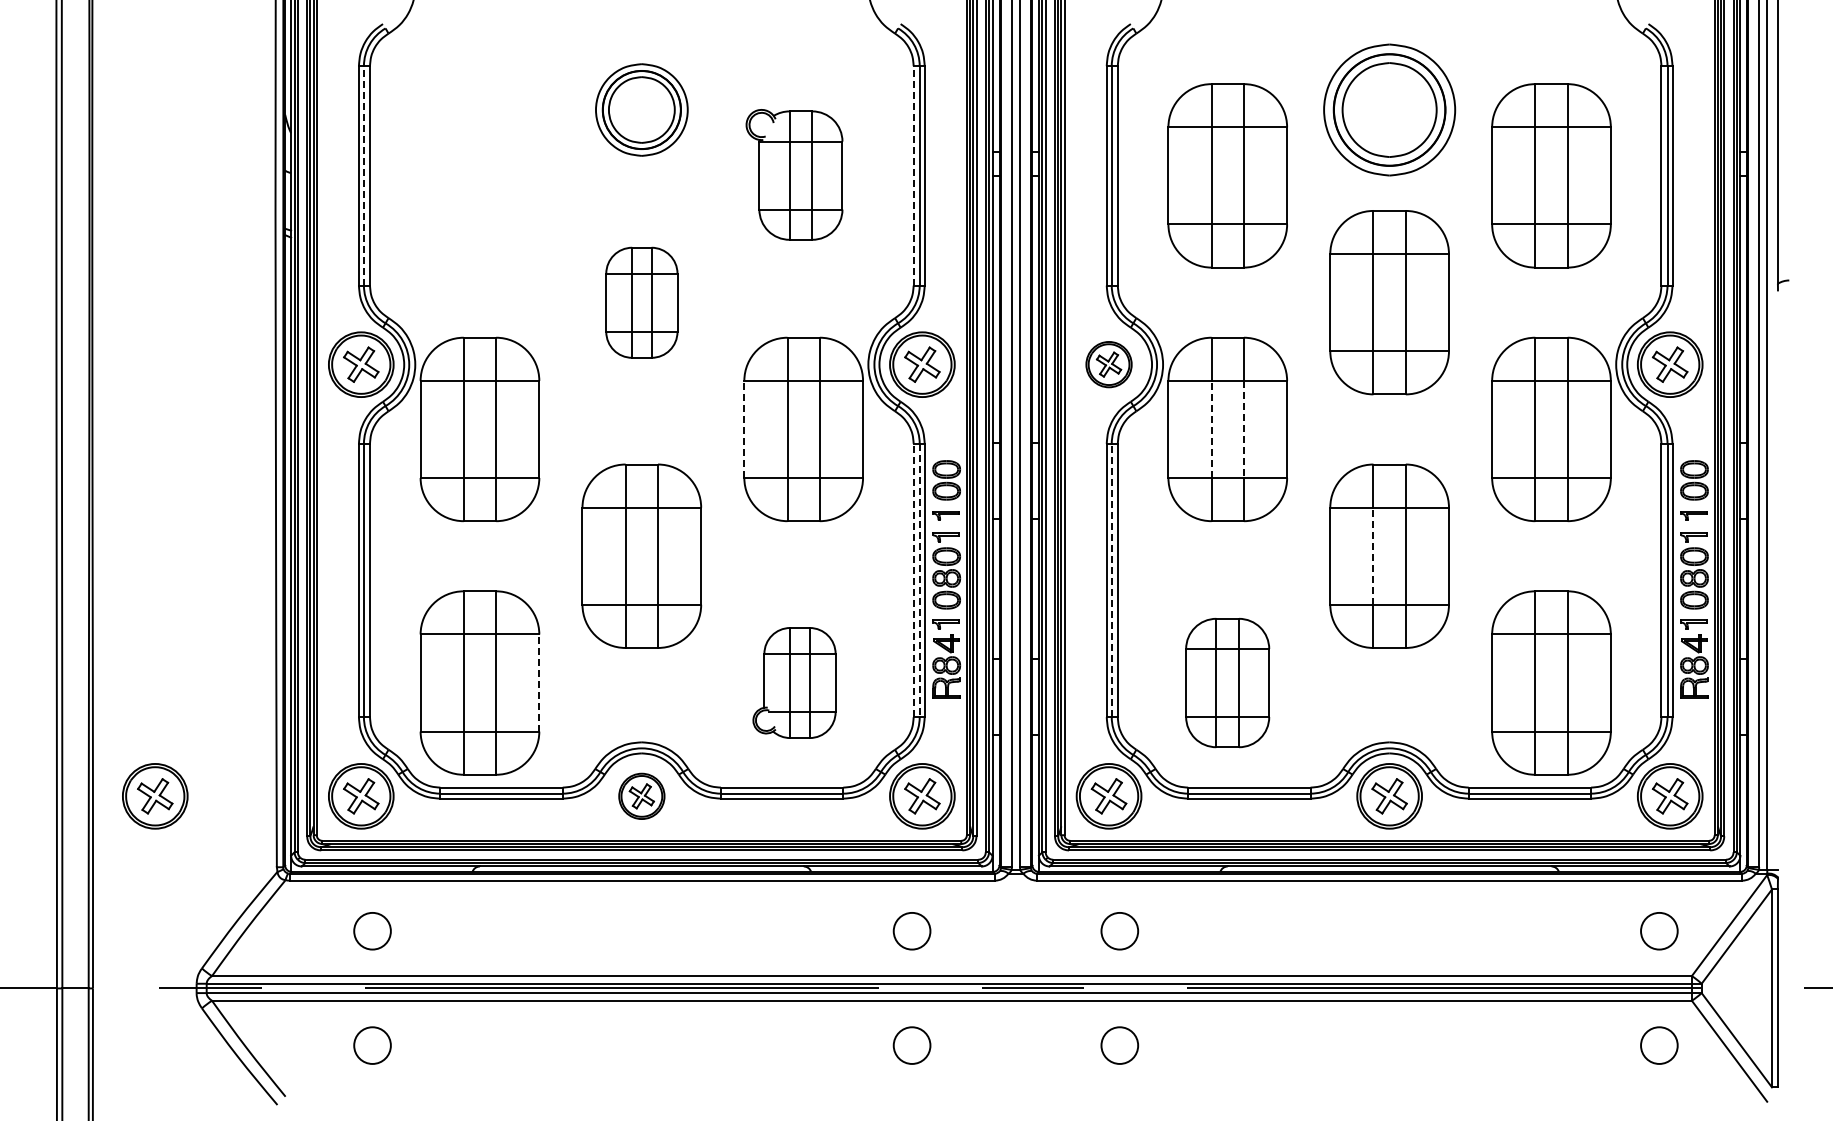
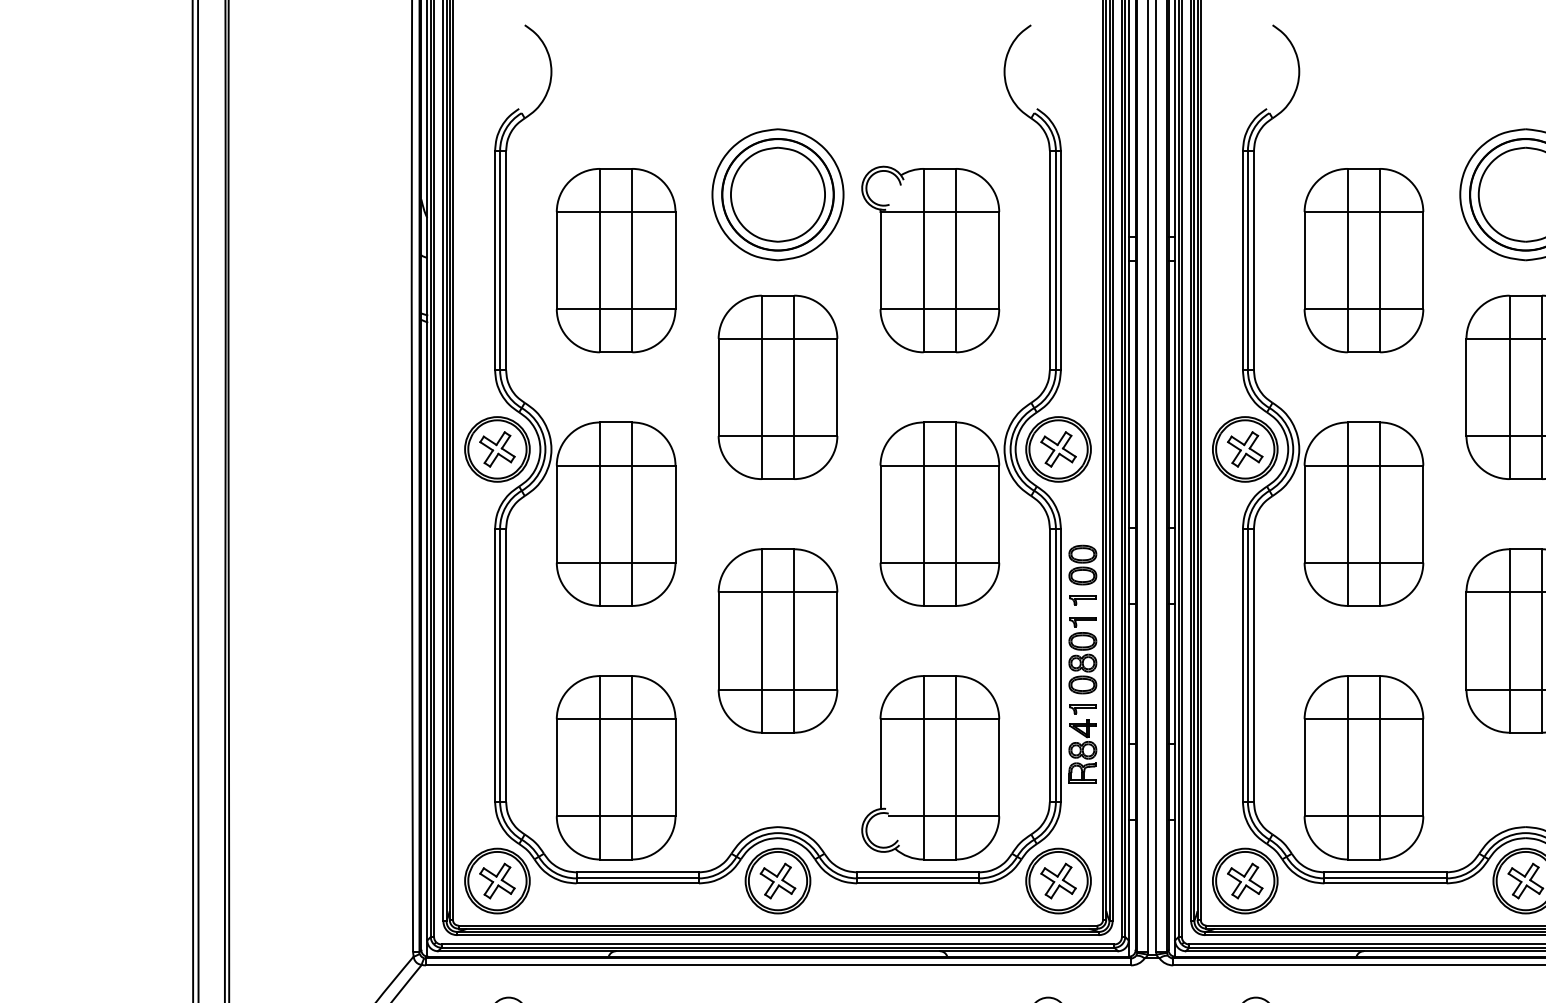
part: (641, 109) -> (777, 194), size x1.43
part: (794, 174) -> (930, 259), size x1.43
line: (363, 175) -> (499, 260), dashed -> solid
part: (479, 175) -> (615, 260), added
line: (913, 175) -> (1049, 260), dashed -> solid
part: (641, 302) -> (777, 387), size x1.67
part: (1108, 364) -> (1244, 449), size x1.43
line: (744, 429) -> (880, 514), dashed -> solid
line: (1211, 429) -> (1347, 514), dashed -> solid
line: (1243, 429) -> (1379, 514), dashed -> solid
line: (1373, 556) -> (1509, 641), dashed -> solid
line: (913, 580) -> (1049, 665), dashed -> solid
line: (919, 580) -> (1055, 665), dashed -> solid
line: (1111, 580) -> (1247, 665), dashed -> solid
part: (794, 682) -> (930, 767), size x1.67
part: (1227, 682) -> (1363, 767), size x1.43
line: (539, 683) -> (675, 768), dashed -> solid
part: (155, 796) -> (291, 881), removed
part: (641, 796) -> (777, 881), size x1.43

